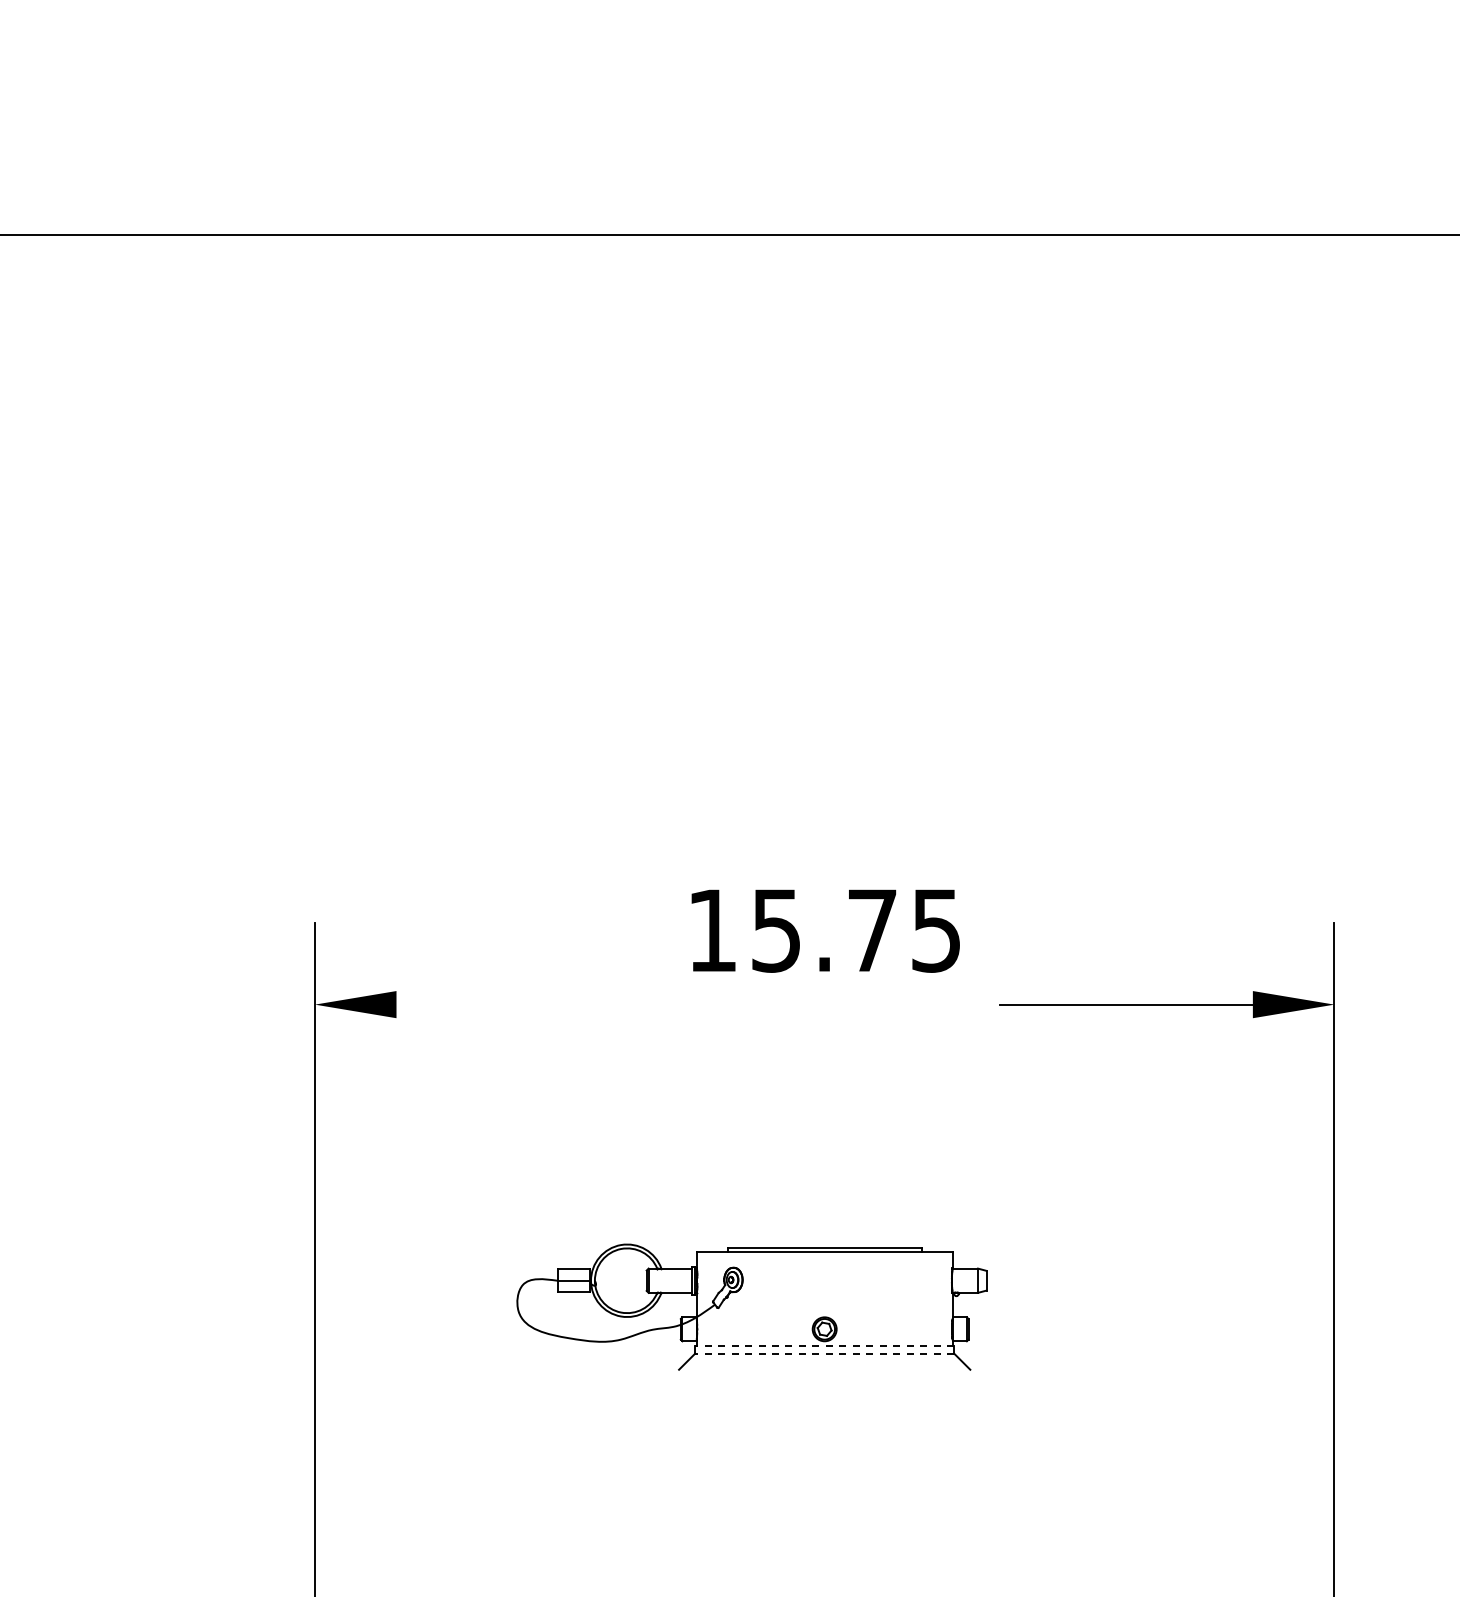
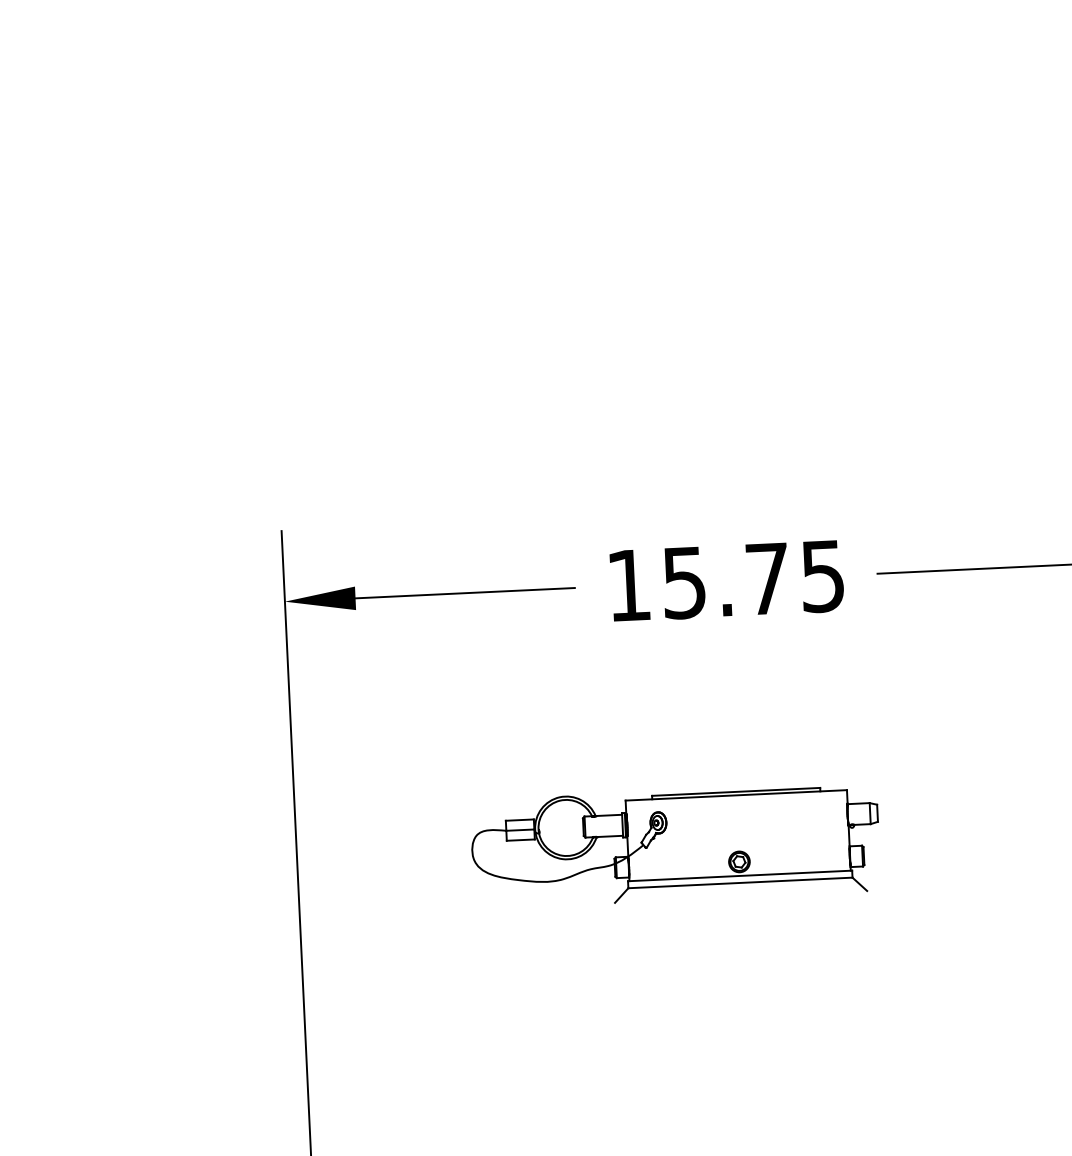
text: (825, 930) -> (726, 580), moved
line: (522, 1004) -> (464, 593), added
line: (824, 1345) -> (739, 875), dashed -> solid
line: (824, 1353) -> (740, 882), dashed -> solid

